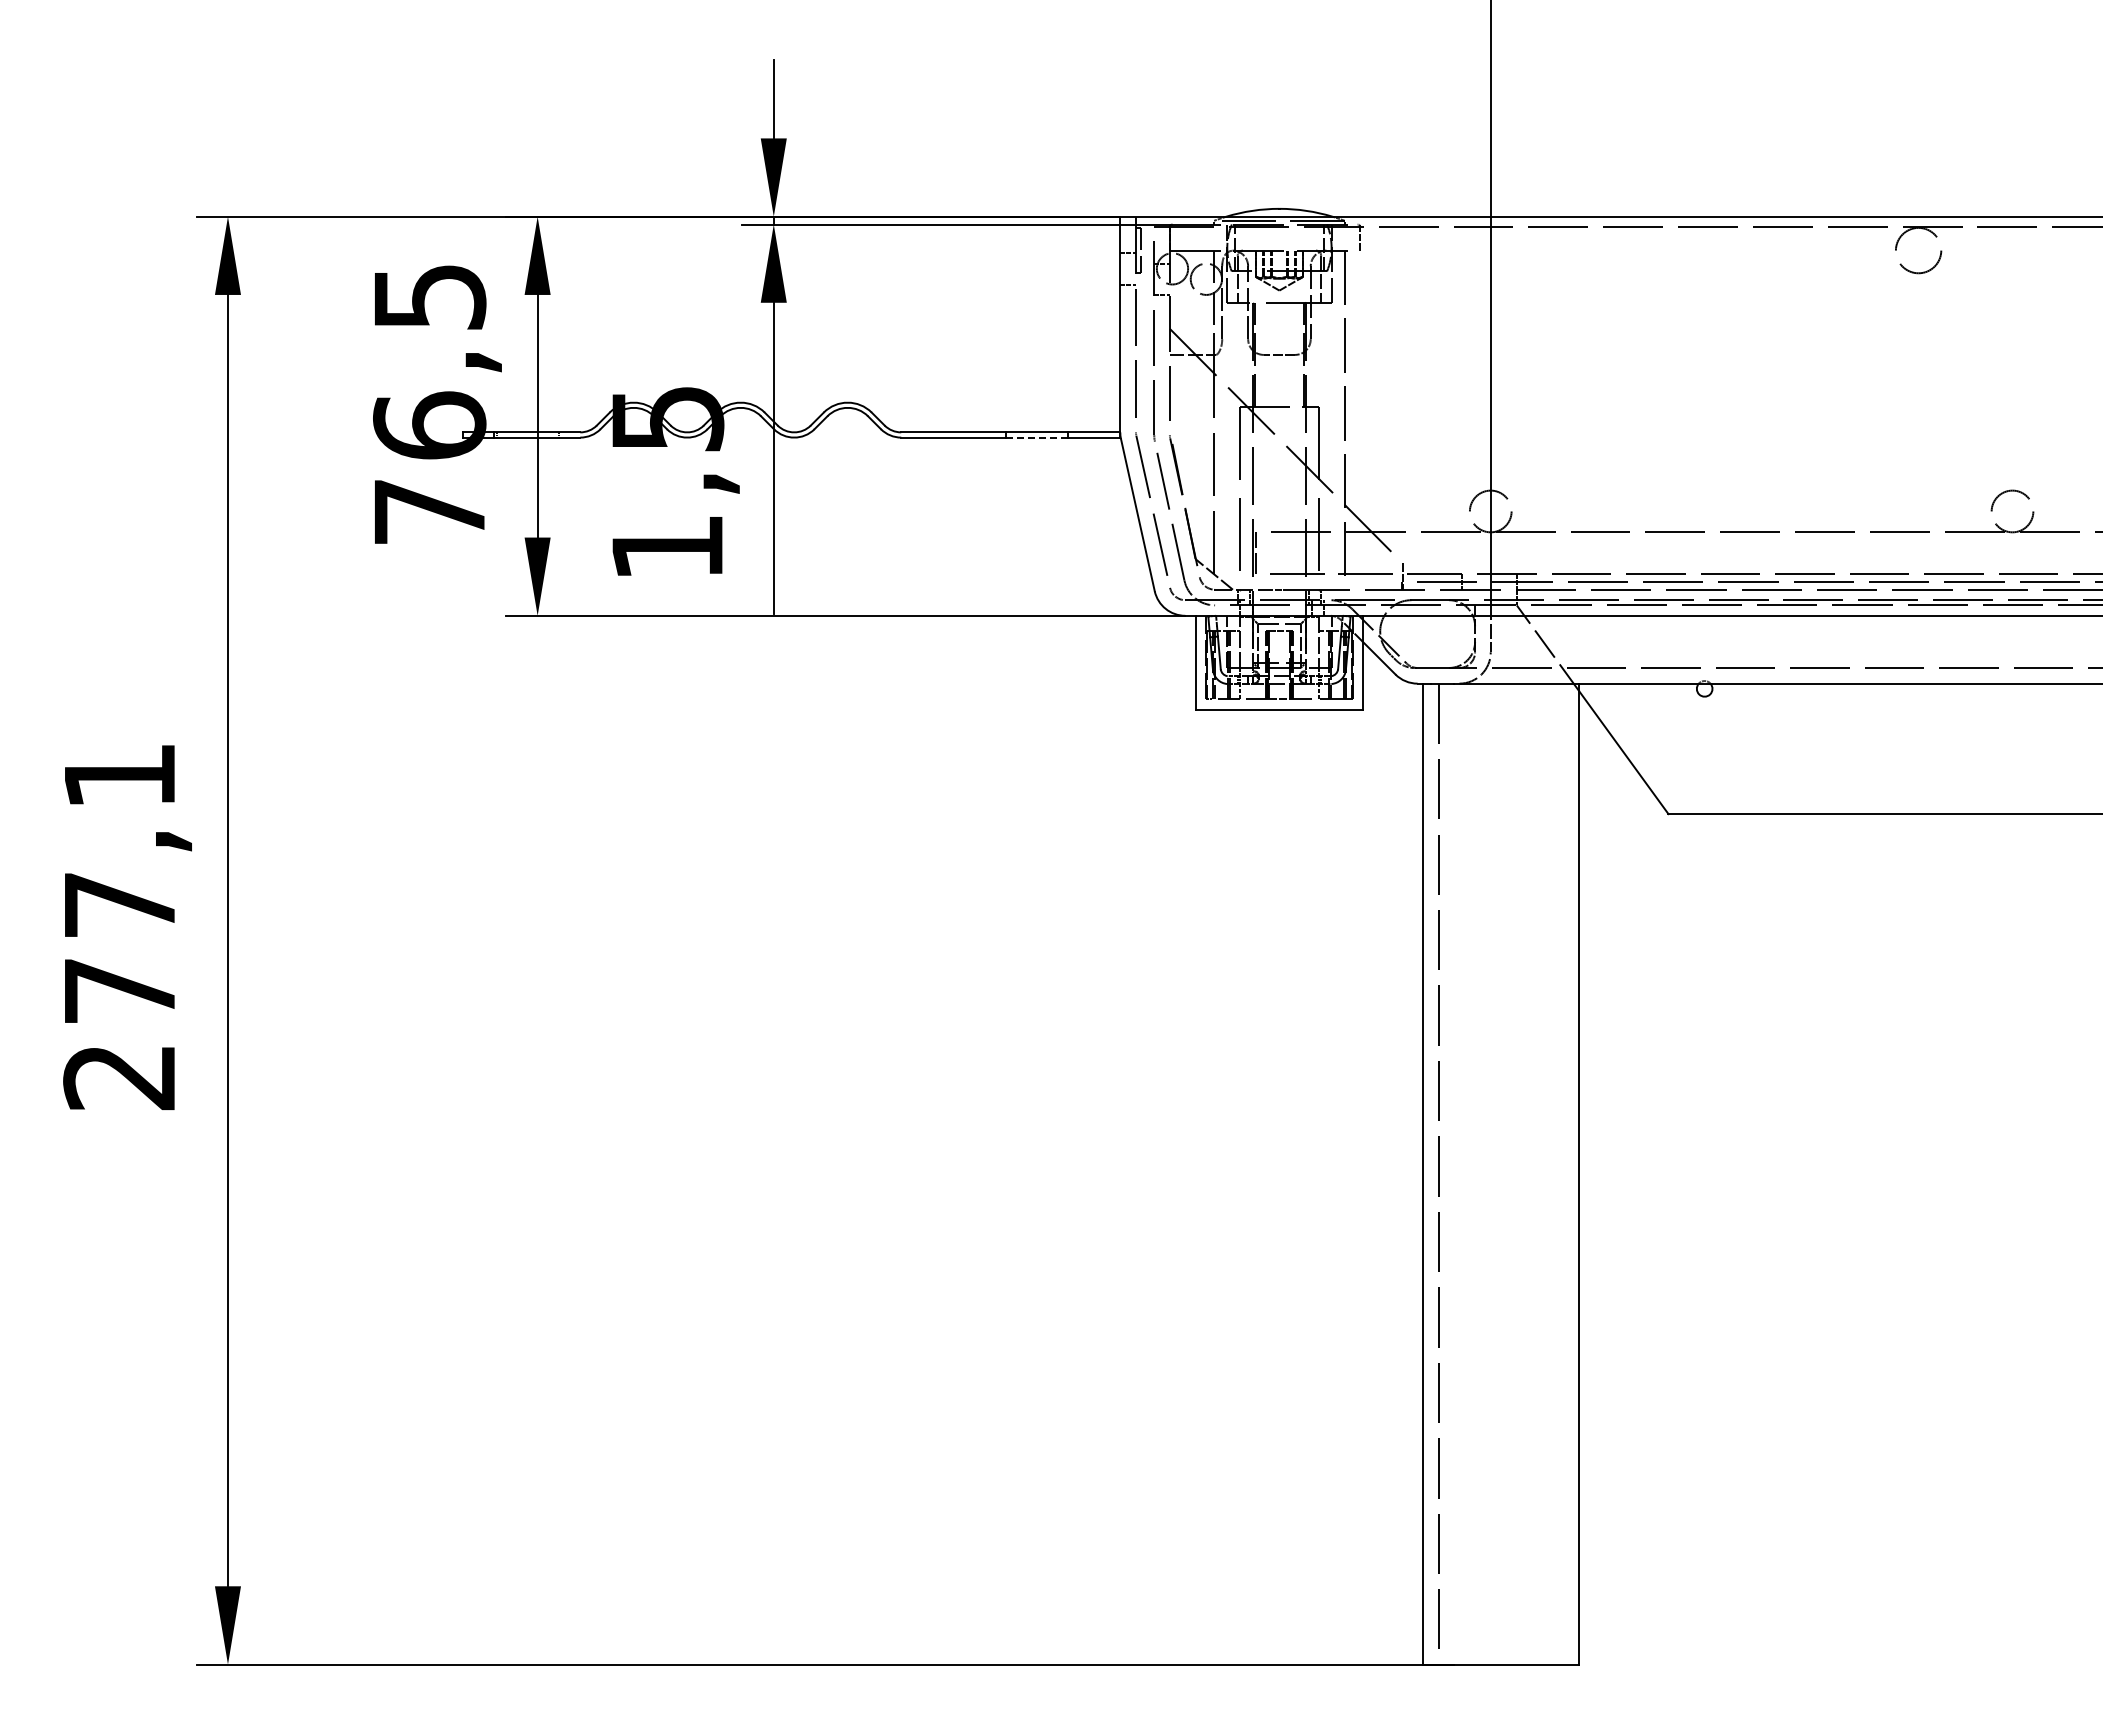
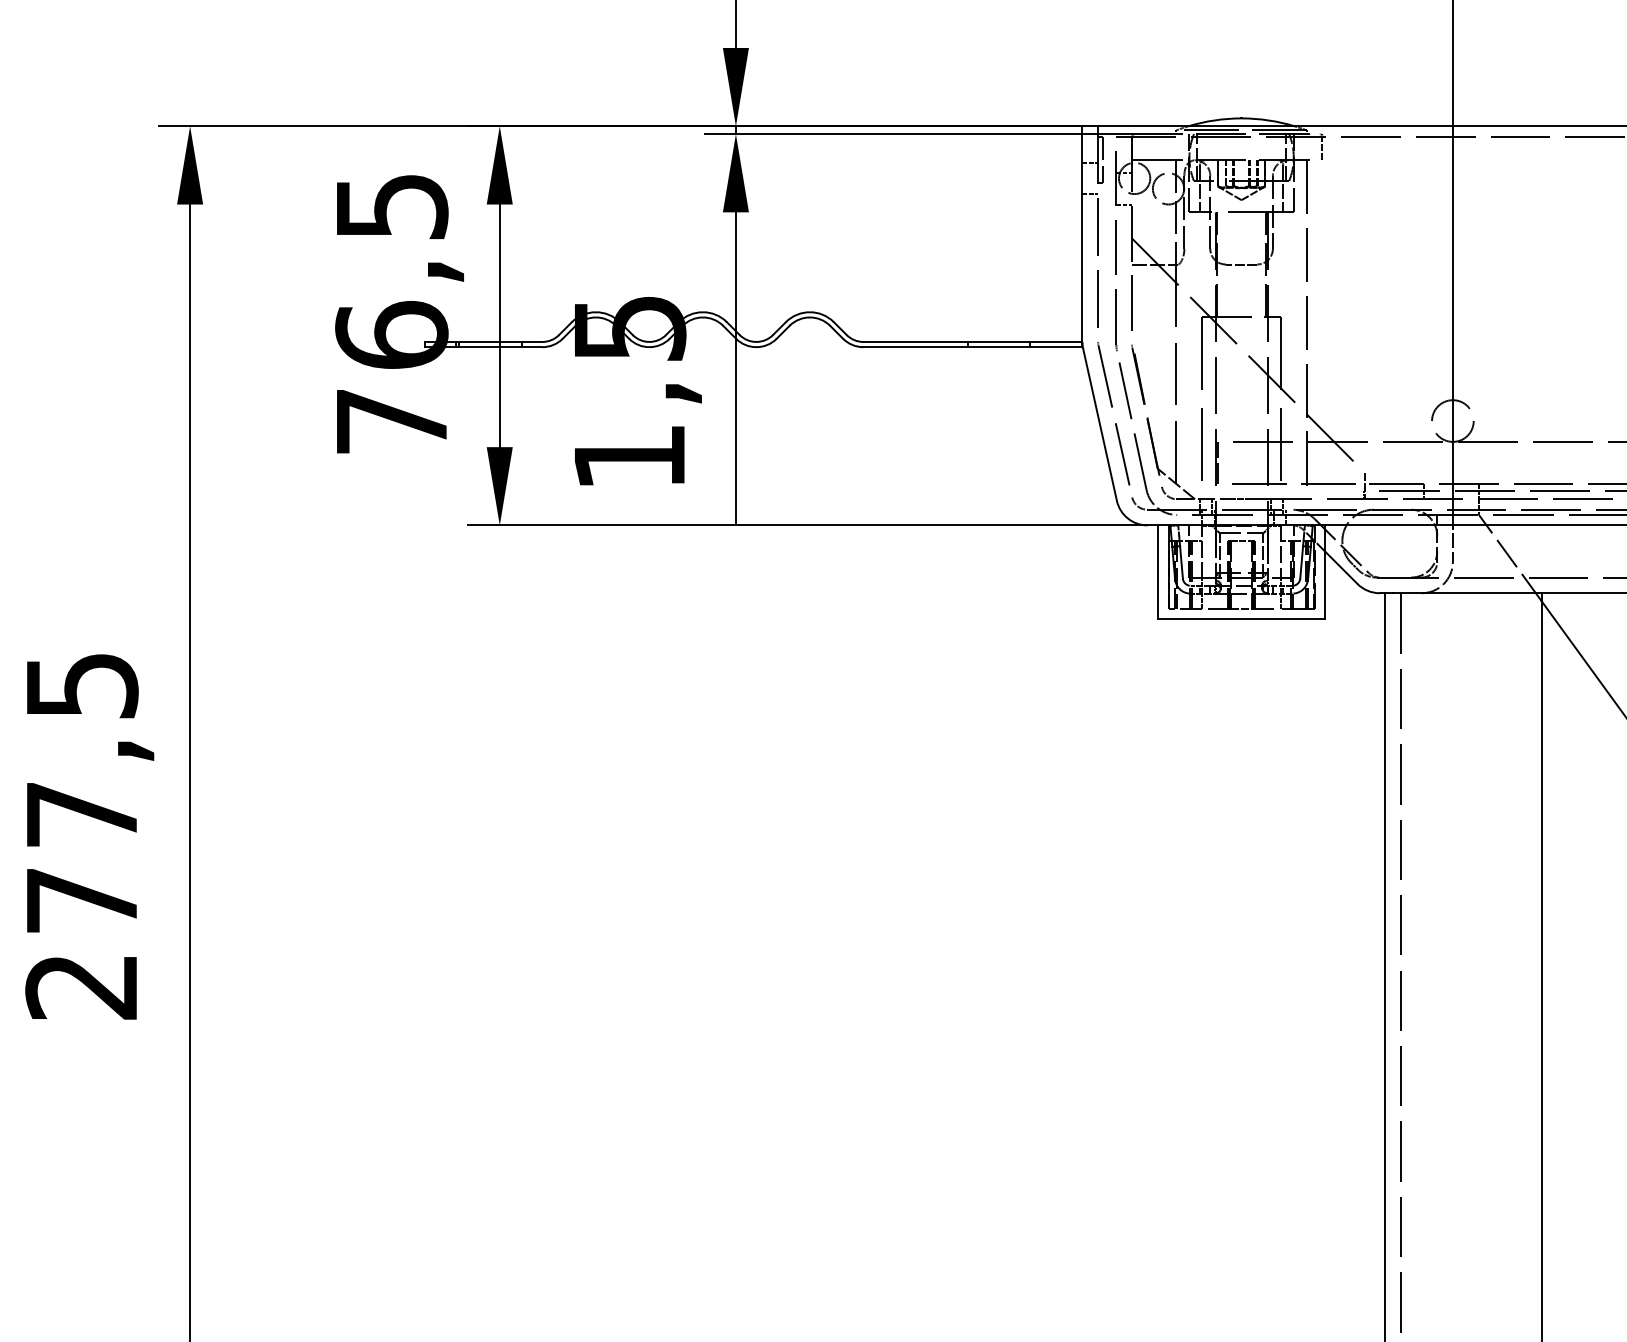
line: (1036, 437) -> (998, 347), dashed -> solid
text: (120, 776) -> (82, 686), 277,1 -> 277,5

